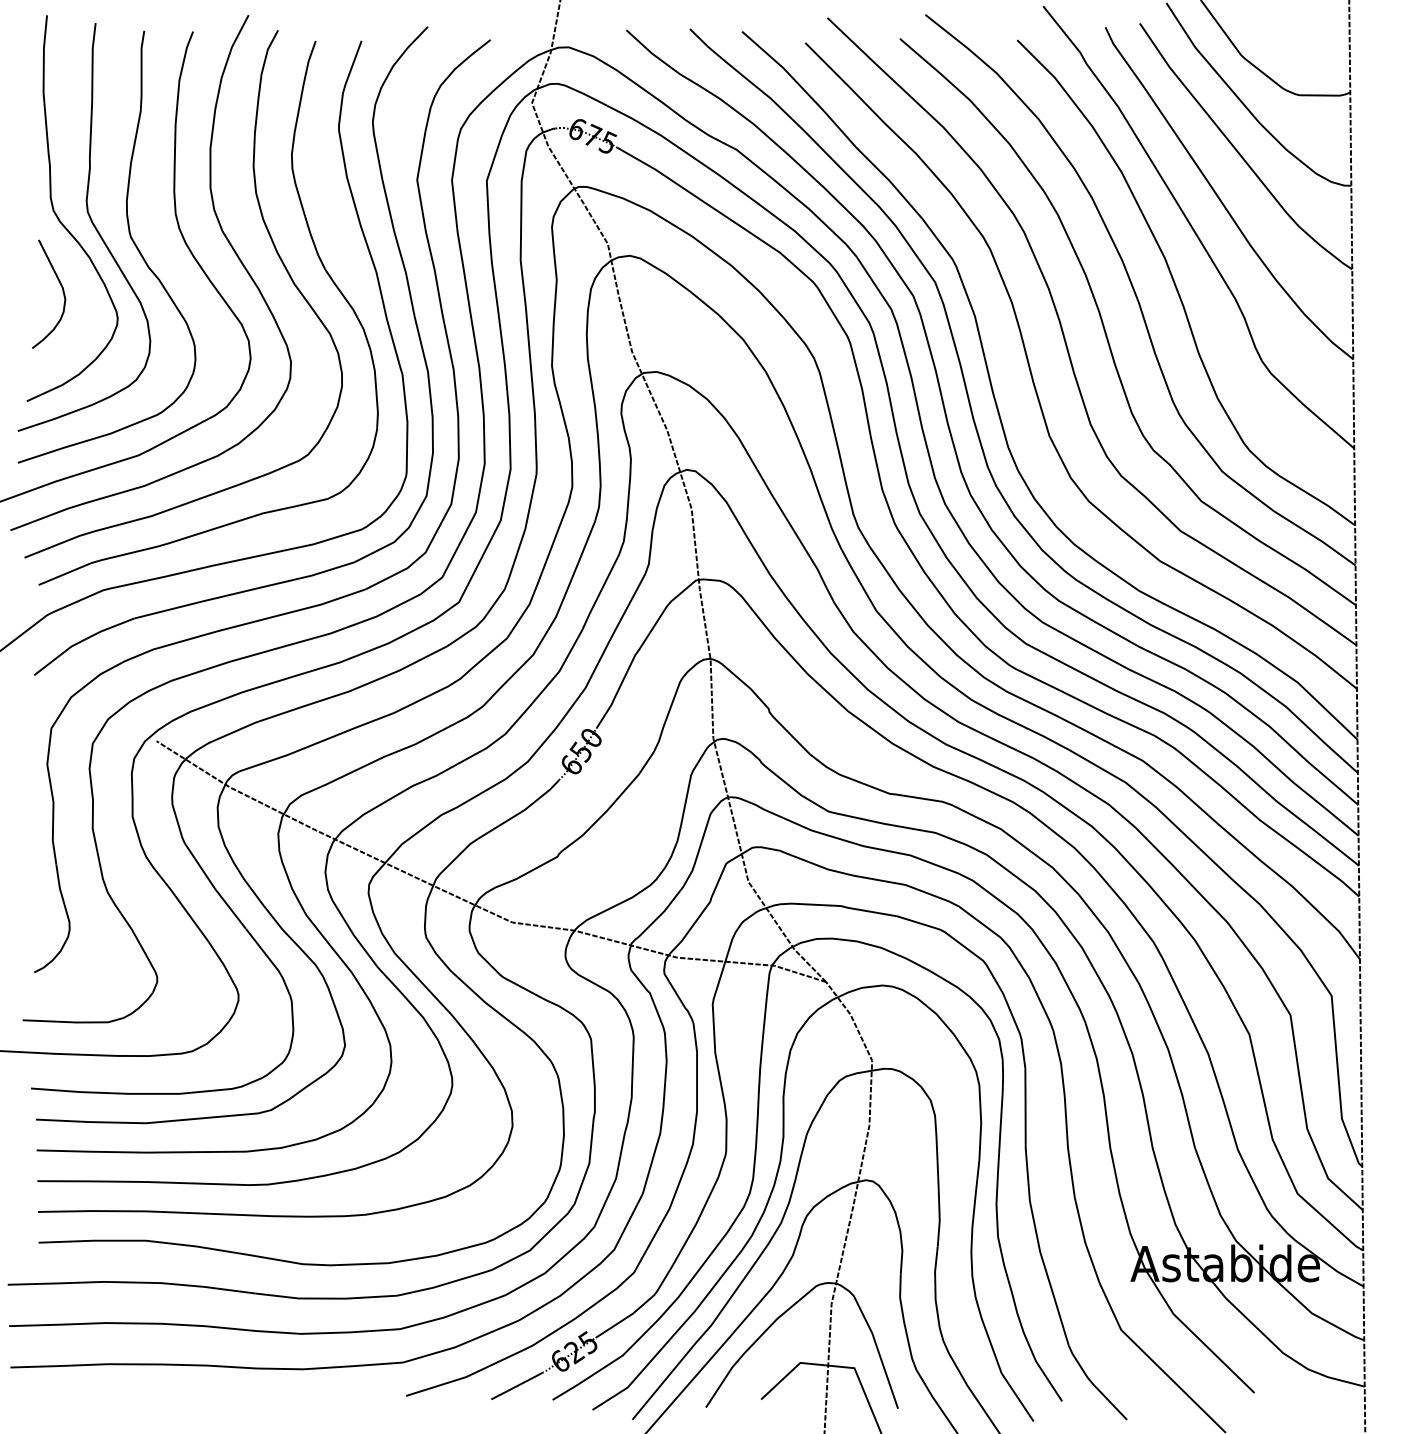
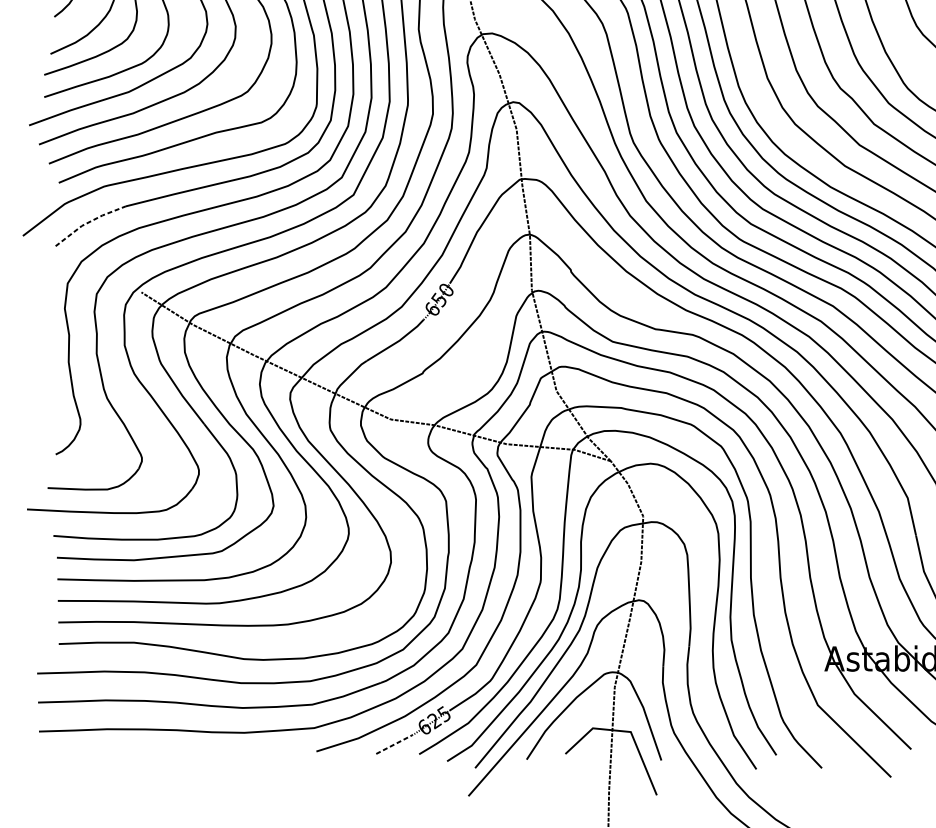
line: (81, 641) -> (88, 222), solid -> dashed
line: (517, 1385) -> (394, 744), solid -> dashed

